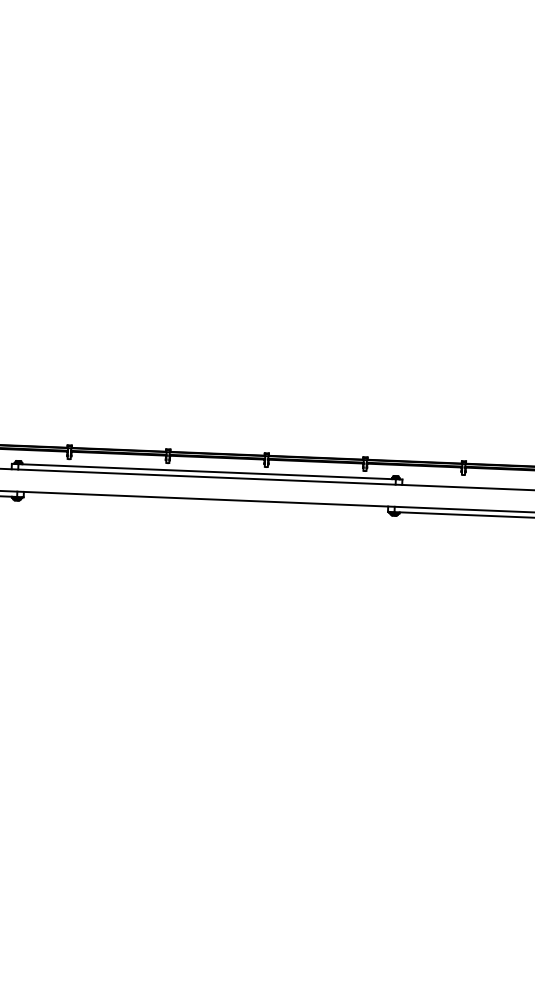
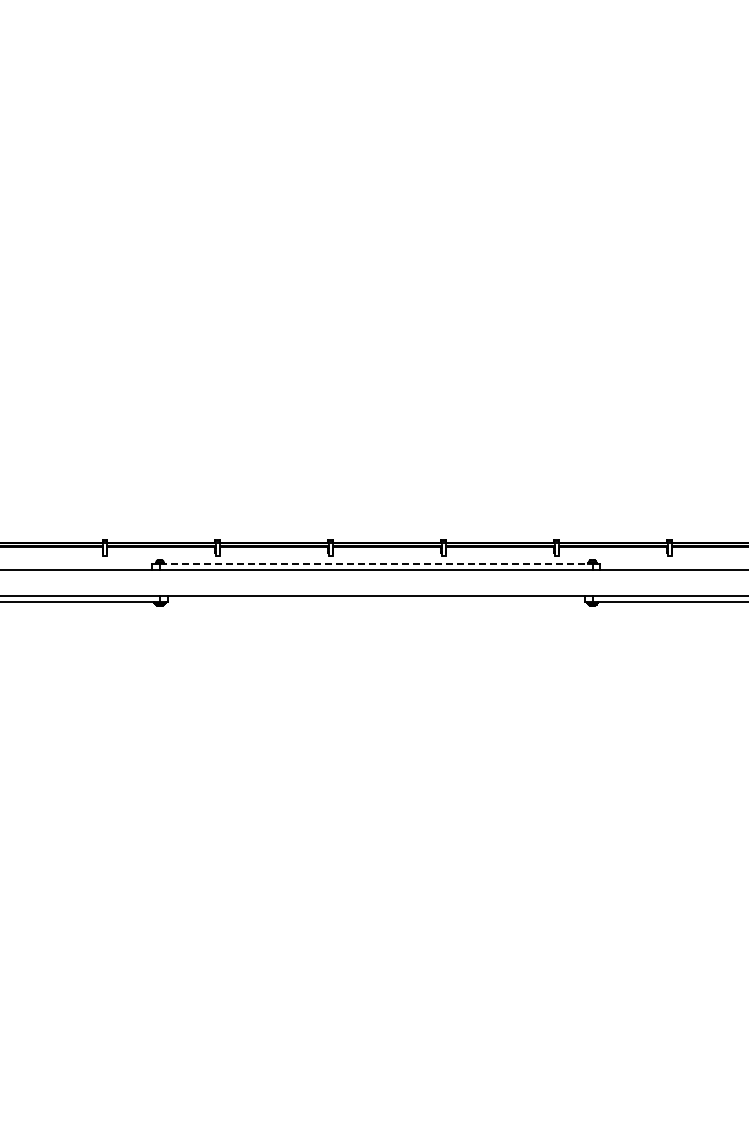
line: (207, 472) -> (376, 564), solid -> dashed

